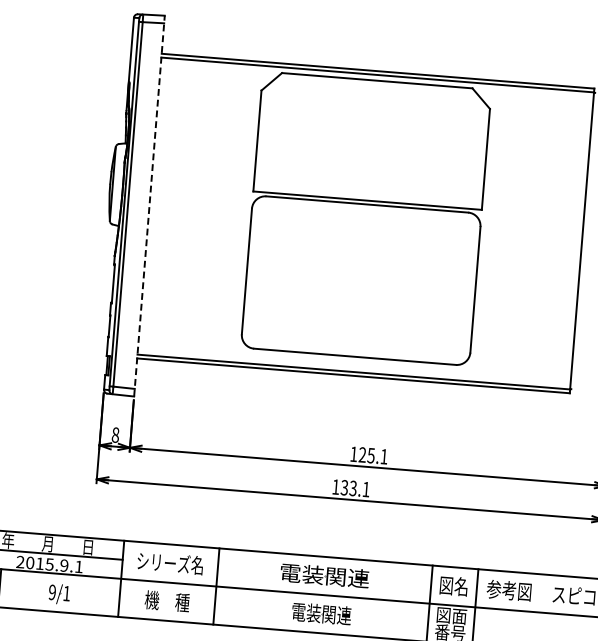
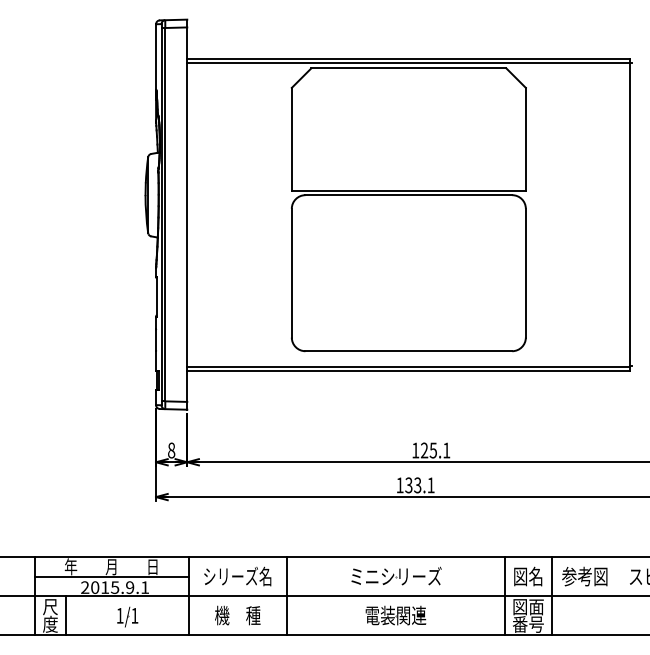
line: (149, 205) -> (187, 214), dashed -> solid
text: (324, 575) -> (395, 576), 電装関連 -> ミニシリーズ
text: (51, 592) -> (119, 615), 9/1 -> 1/1

